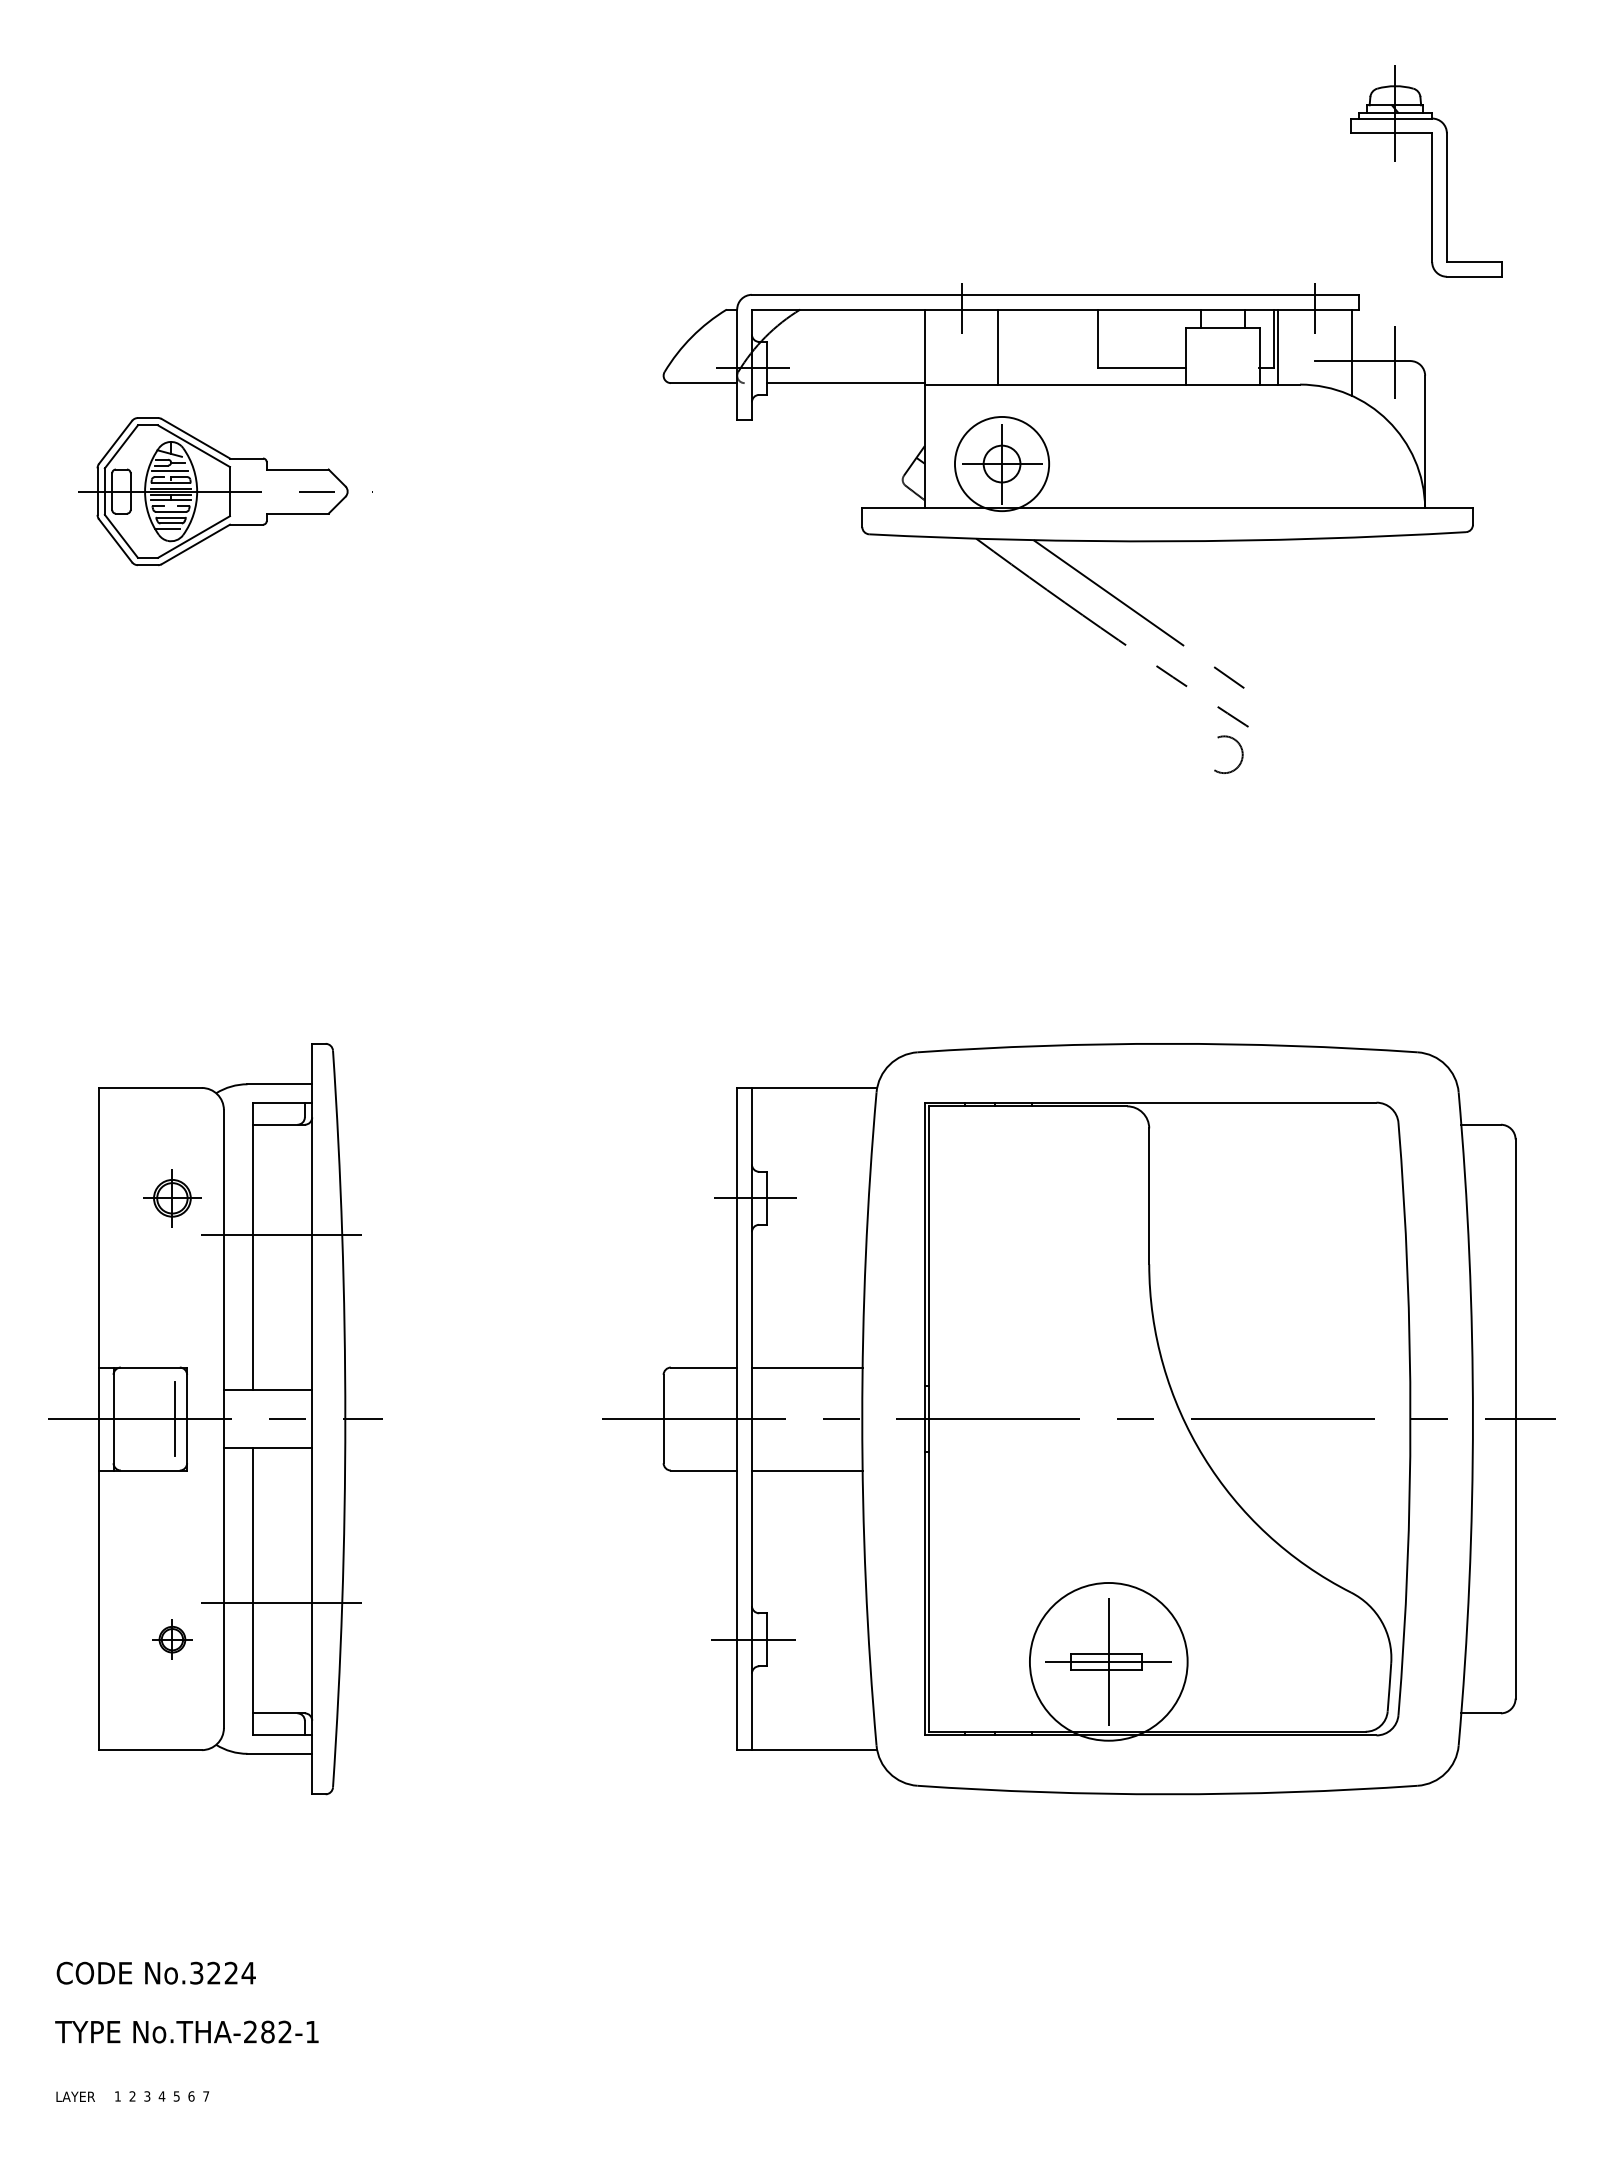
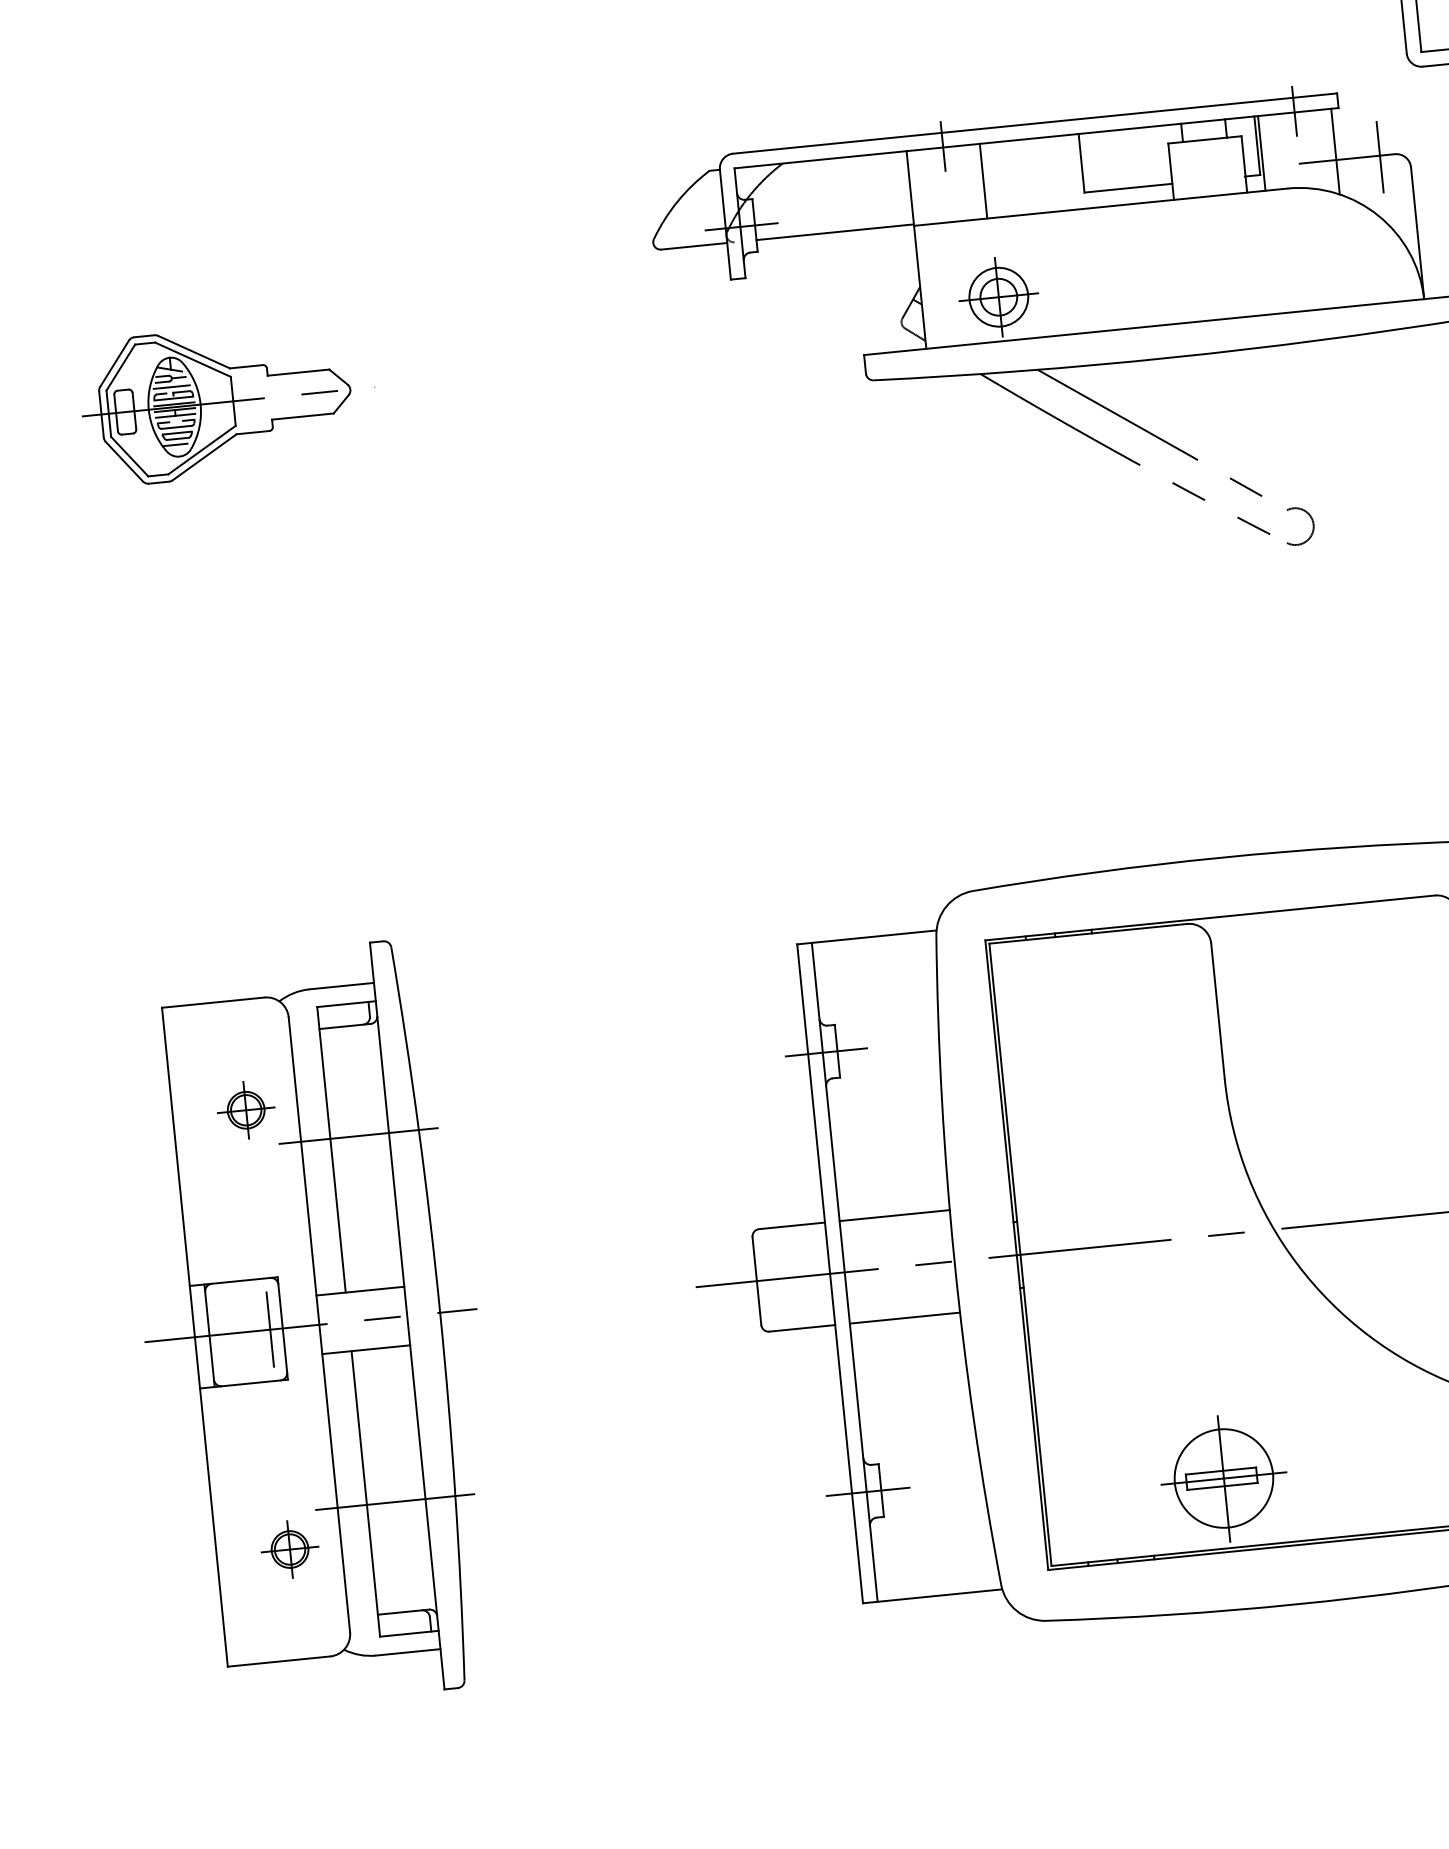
circle: (1001, 463) -> (998, 296), size x0.62
arc: (1241, 754) -> (1312, 524), moved
part: (172, 1639) -> (290, 1549), size x1.43
circle: (1108, 1661) -> (1223, 1478), size x0.62

